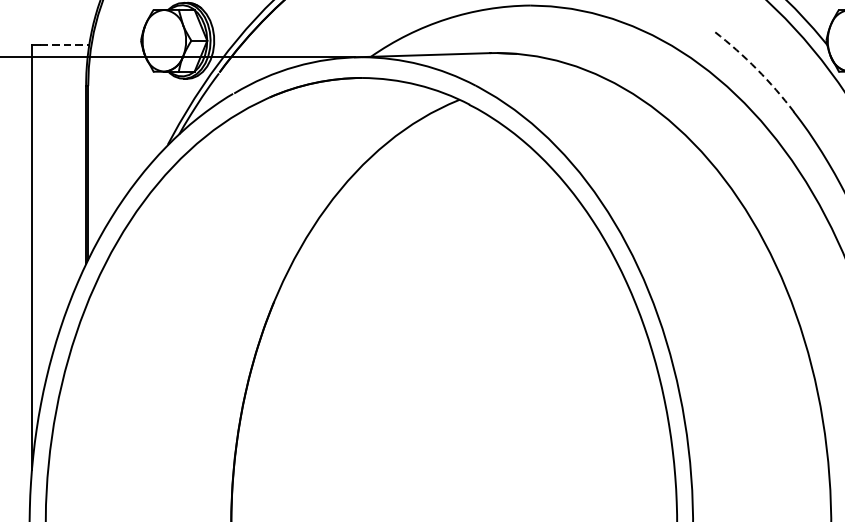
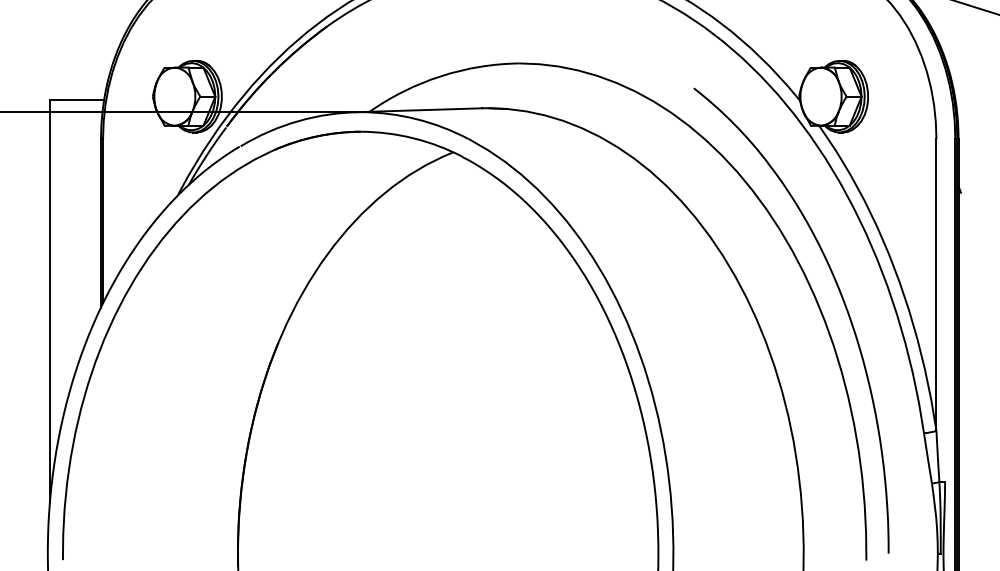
line: (65, 44) -> (81, 100), dashed -> solid
arc: (756, 69) -> (733, 123), dashed -> solid

